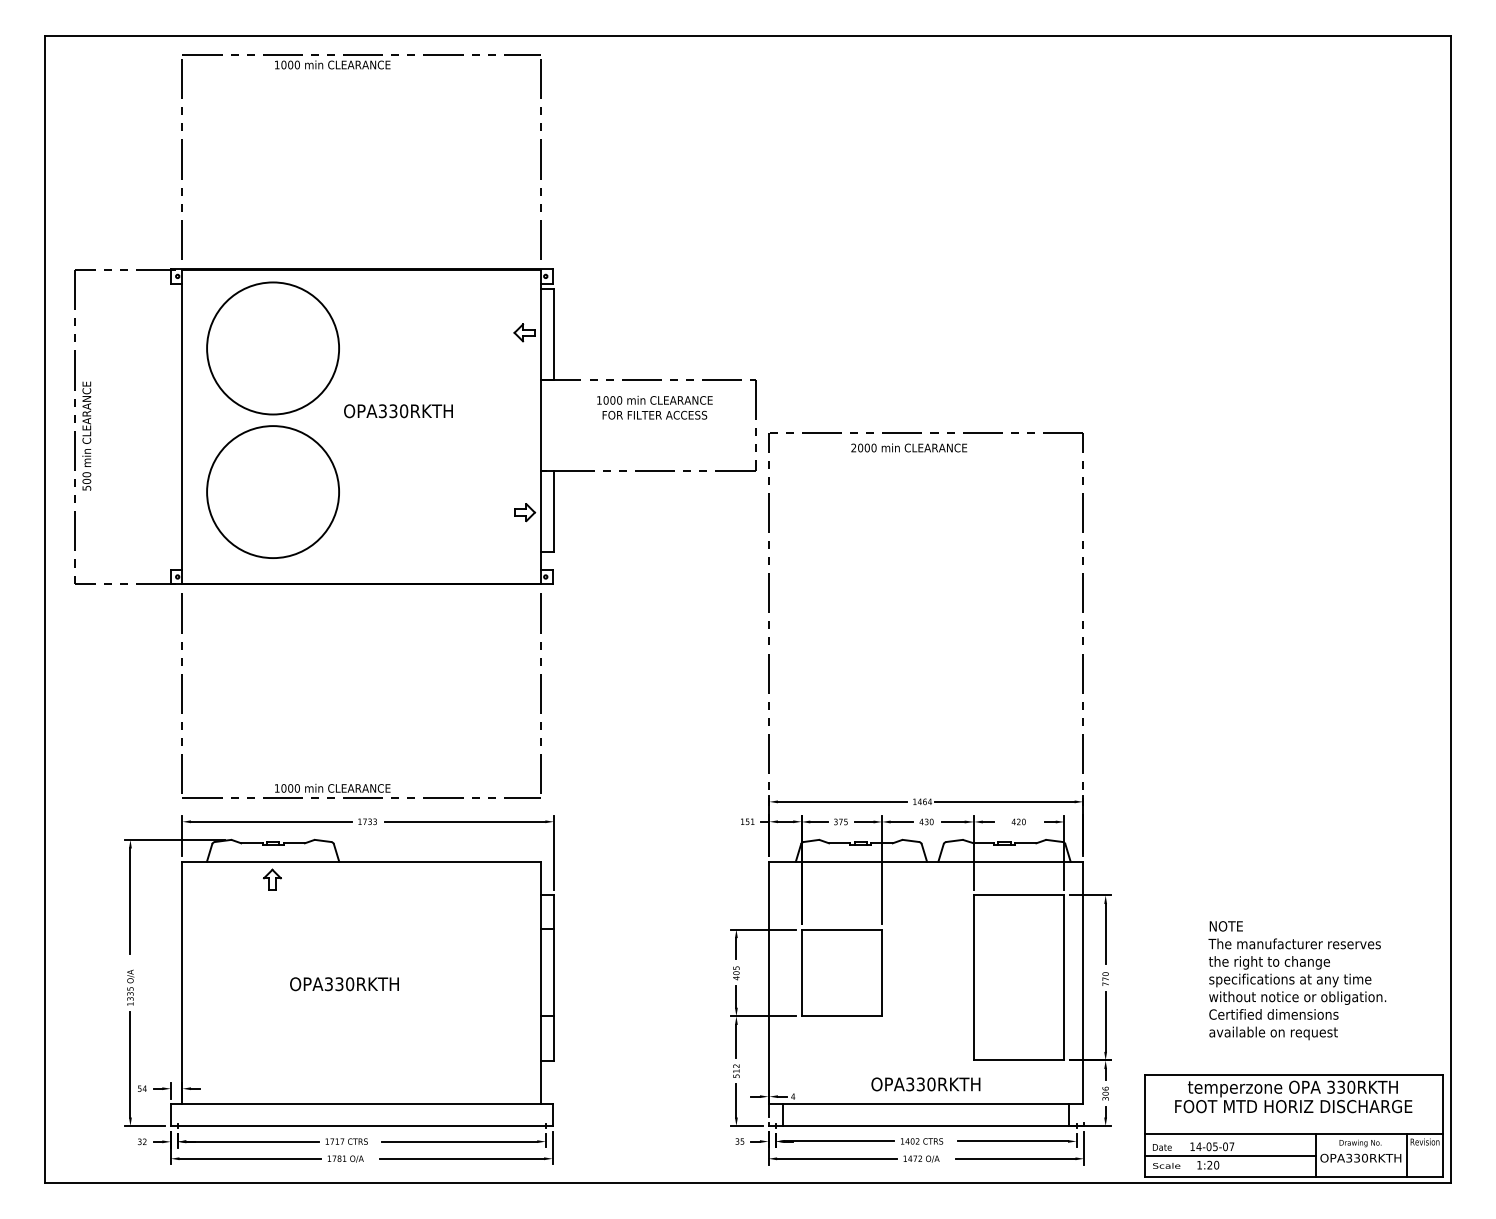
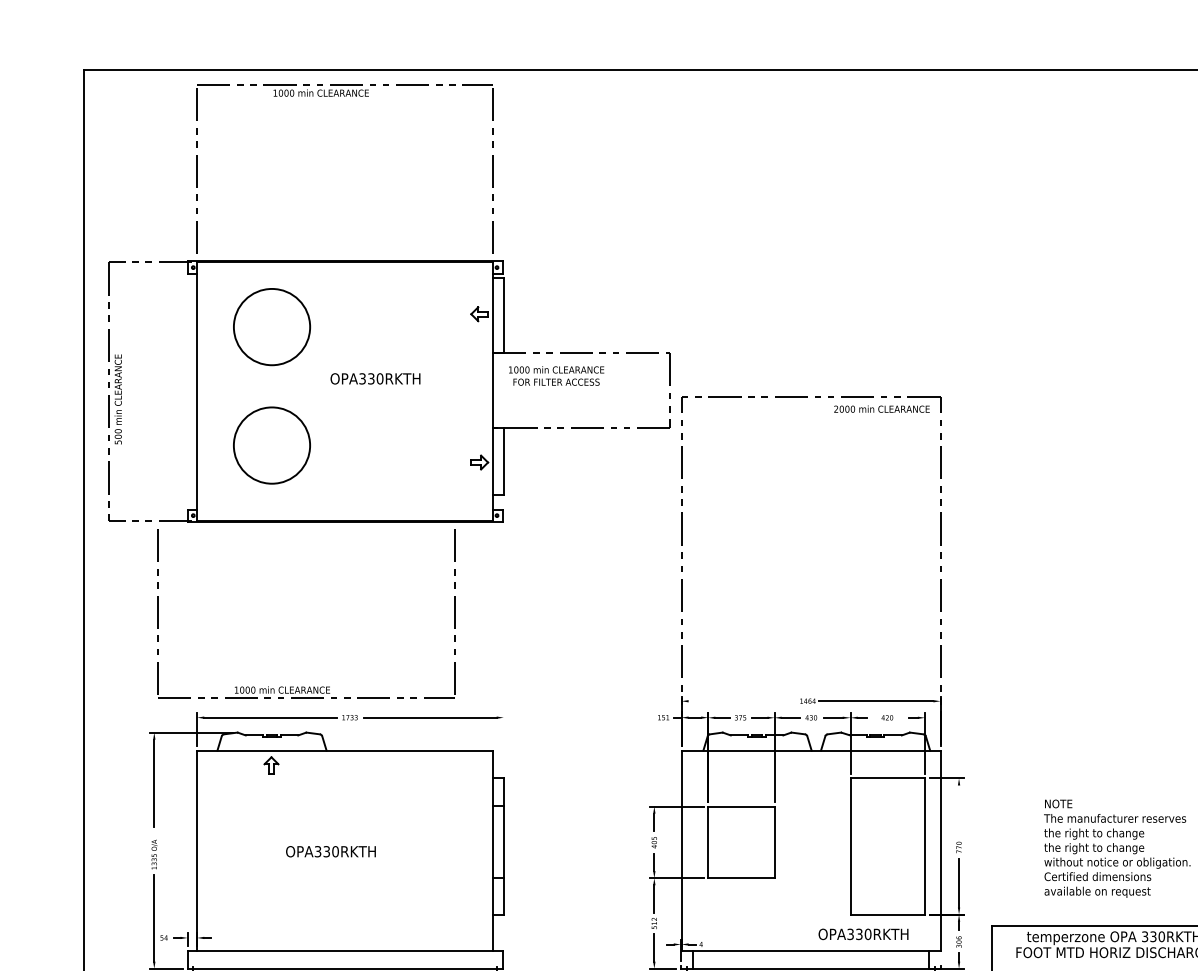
circle: (273, 348) -> (272, 327), size x0.7
text: (654, 407) -> (556, 375), moved
text: (909, 447) -> (882, 408), moved
circle: (272, 491) -> (271, 445), size x0.7
part: (359, 784) -> (304, 686), moved
line: (841, 801) -> (741, 700), removed
line: (553, 852) -> (503, 743), removed
line: (1105, 933) -> (958, 809), removed
text: (1290, 980) -> (1111, 848), specifications at any time -> the right to change
text: (925, 1084) -> (863, 934), moved

